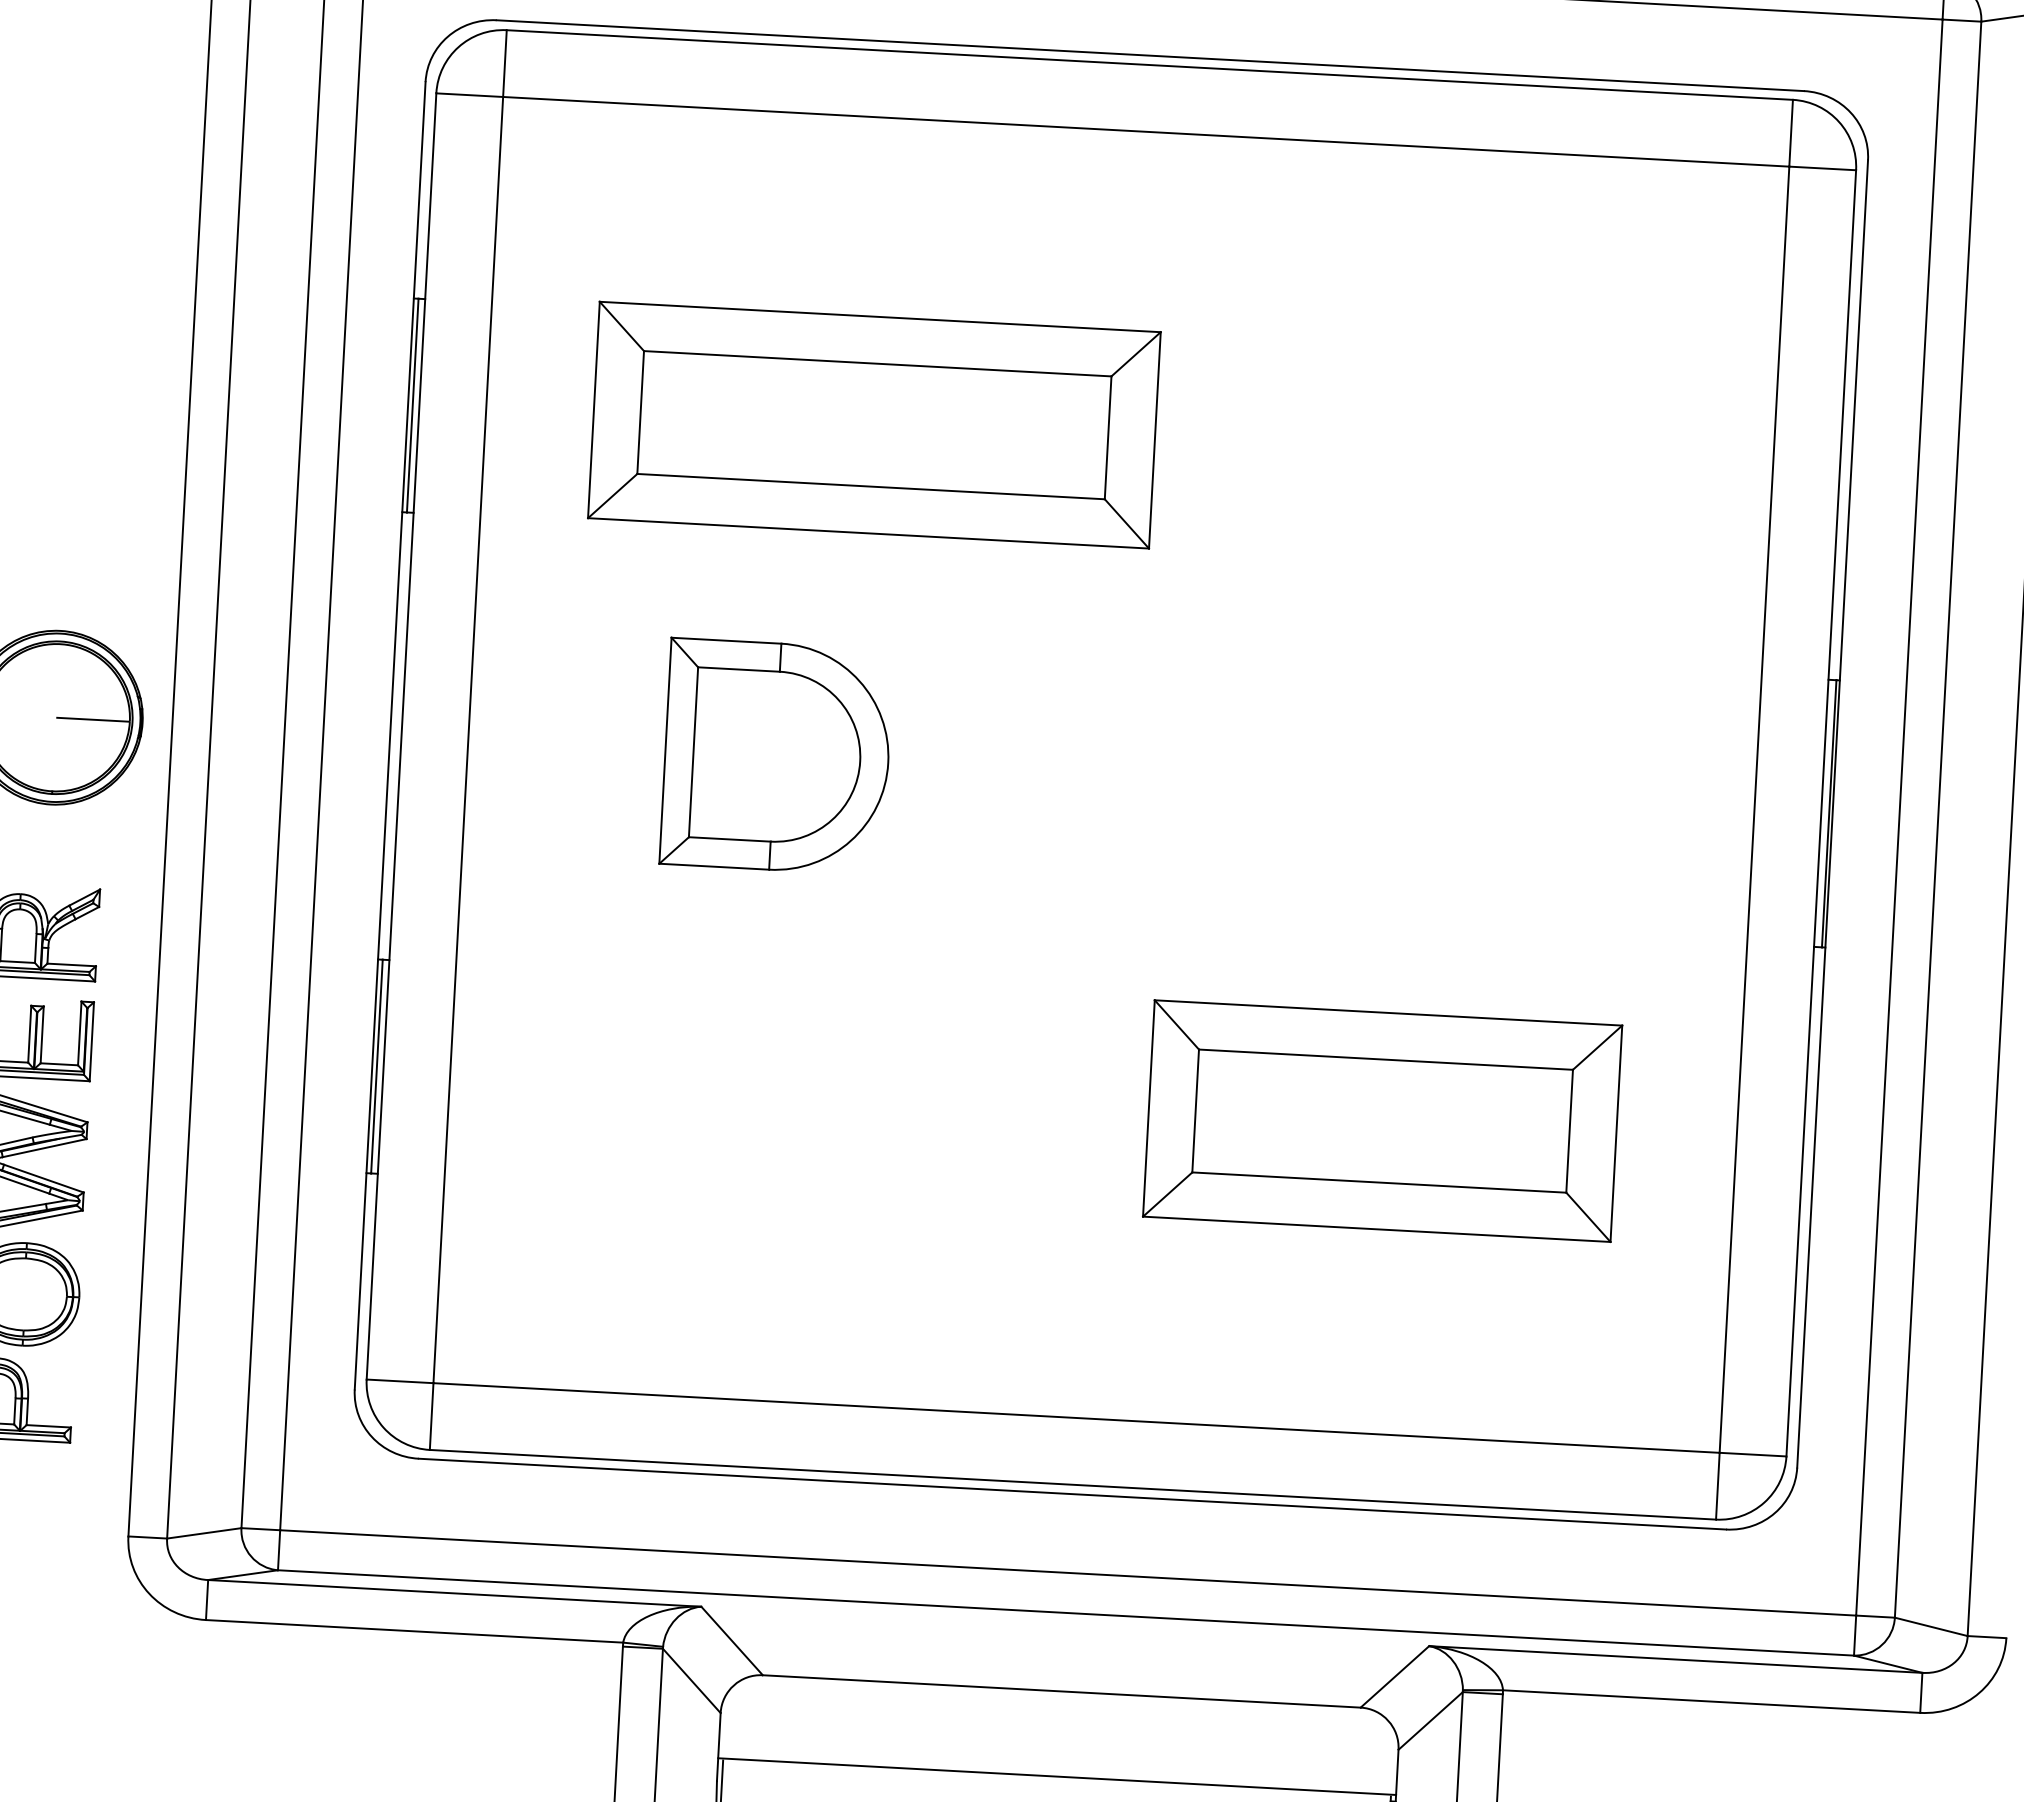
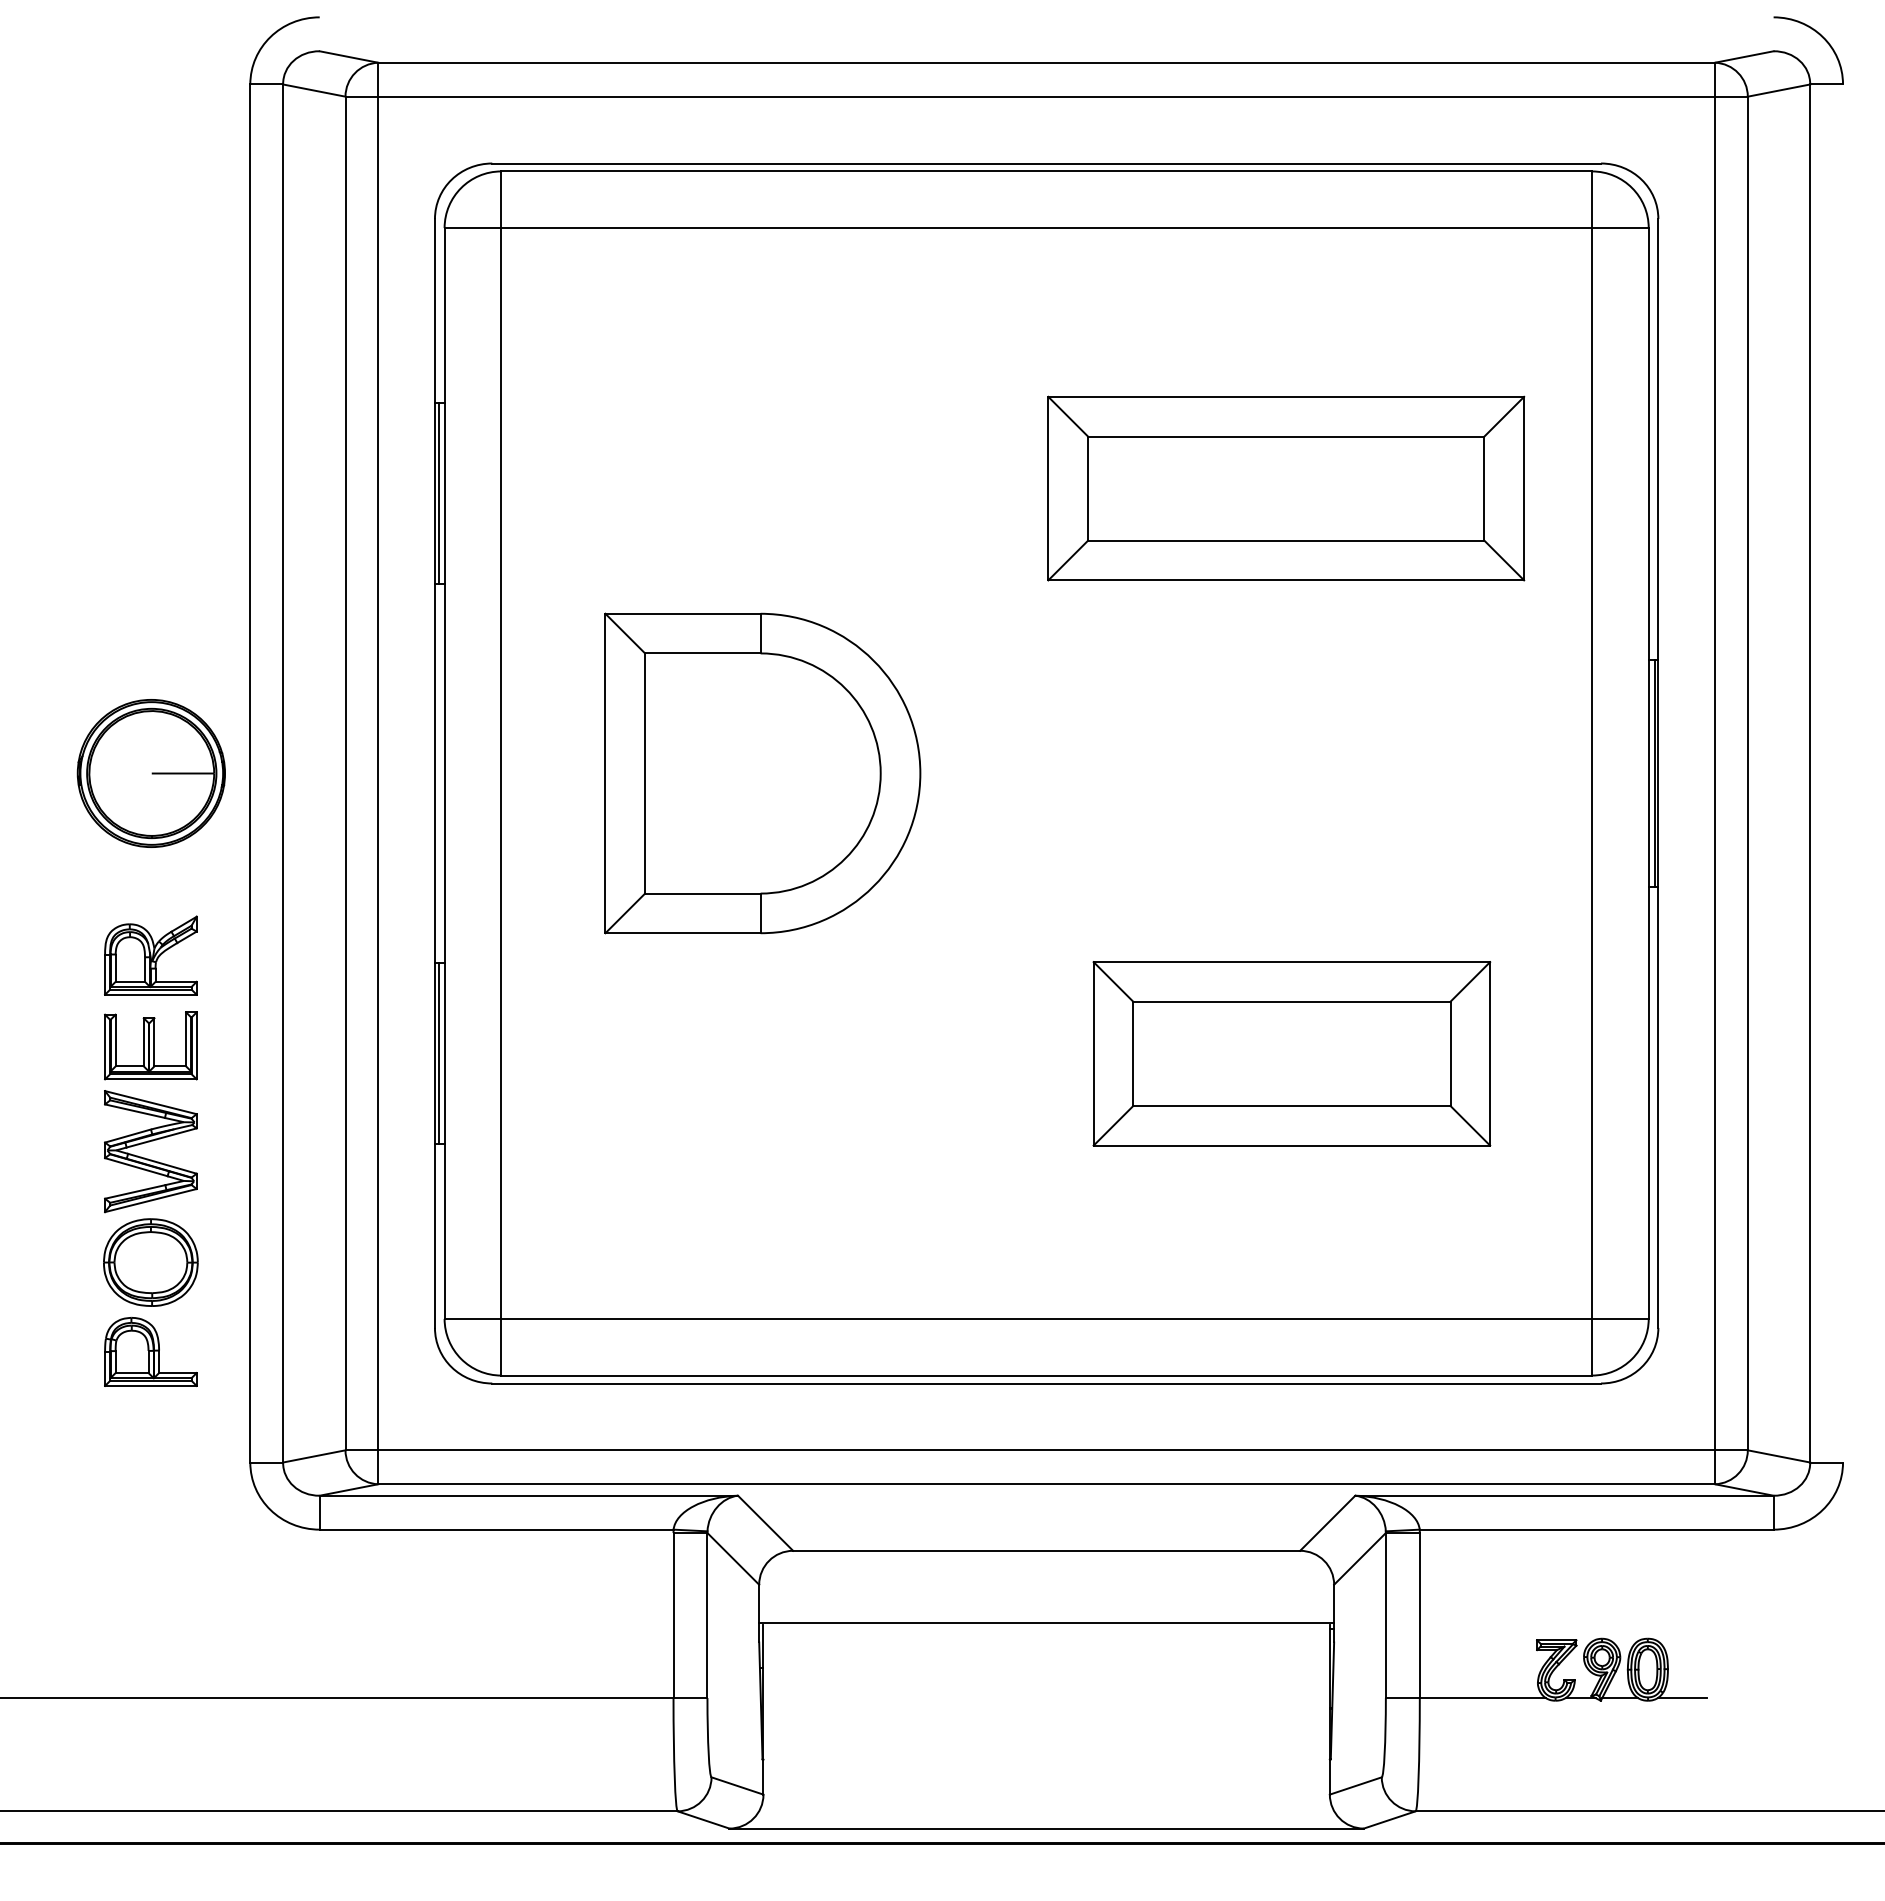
part: (874, 425) -> (1286, 488), moved
part: (776, 756) -> (762, 773), size x1.67

